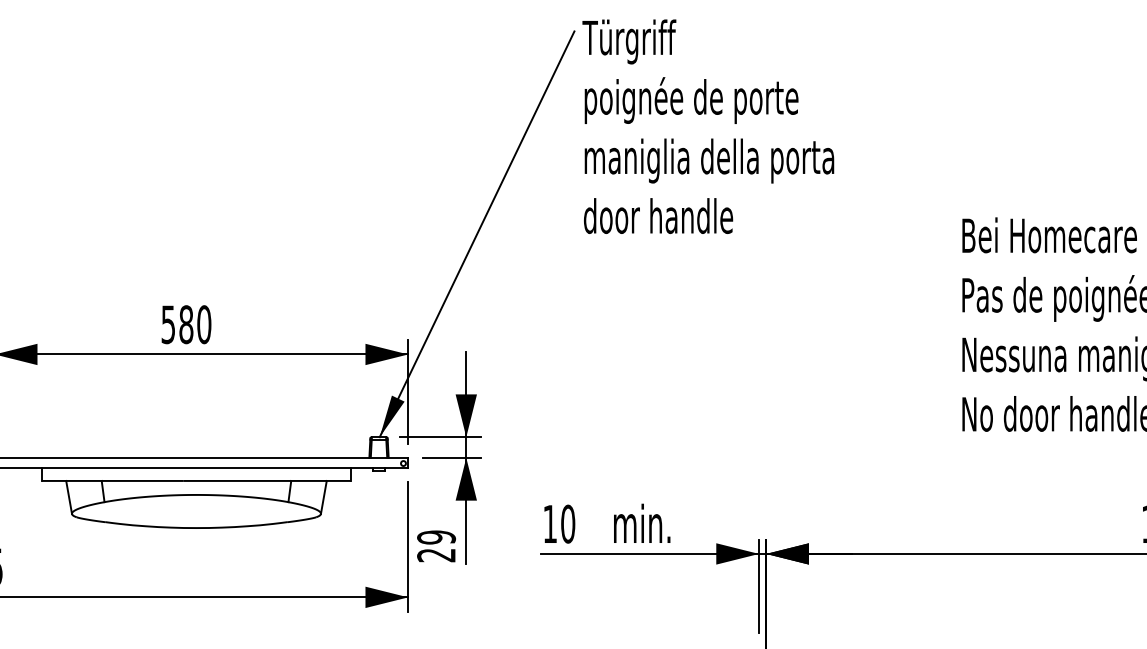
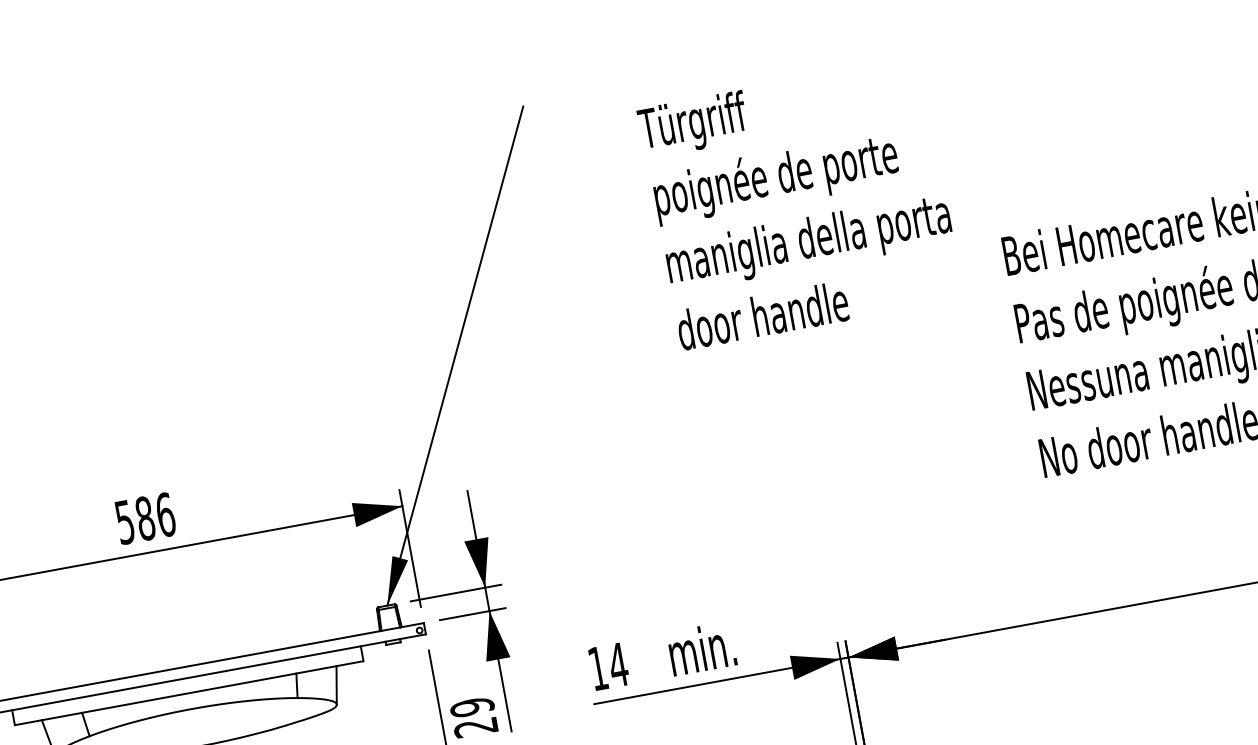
text: (708, 126) -> (800, 204), moved
text: (204, 324) -> (165, 514), 580 -> 586
text: (567, 523) -> (617, 664), 10 -> 14

